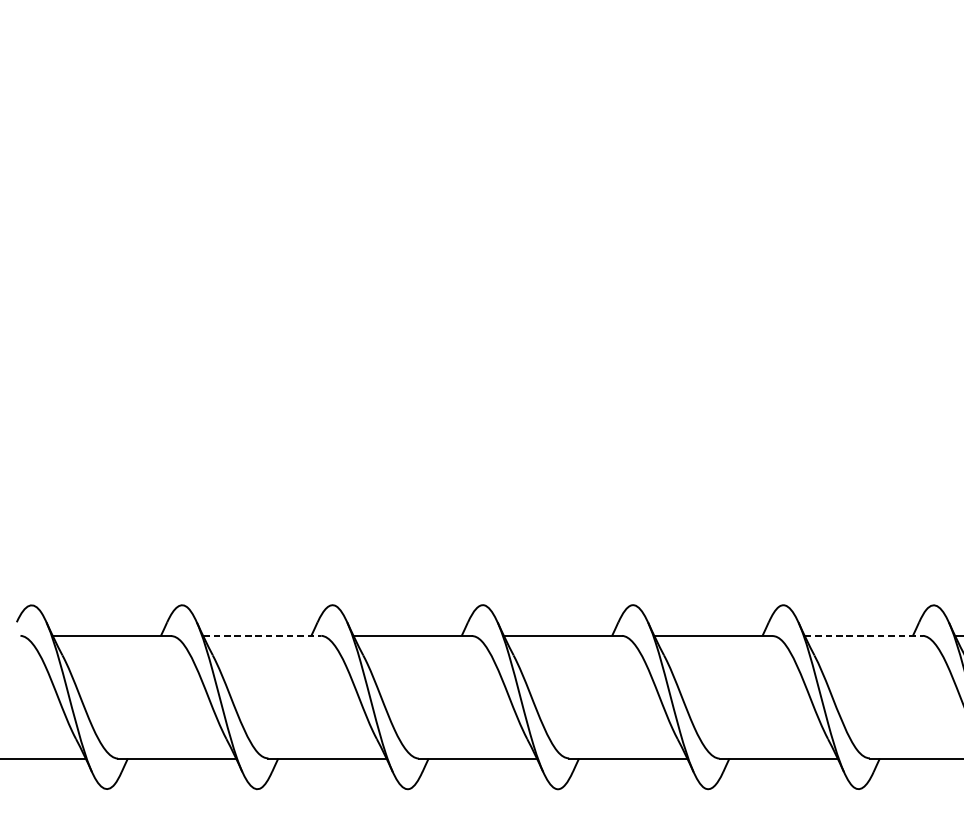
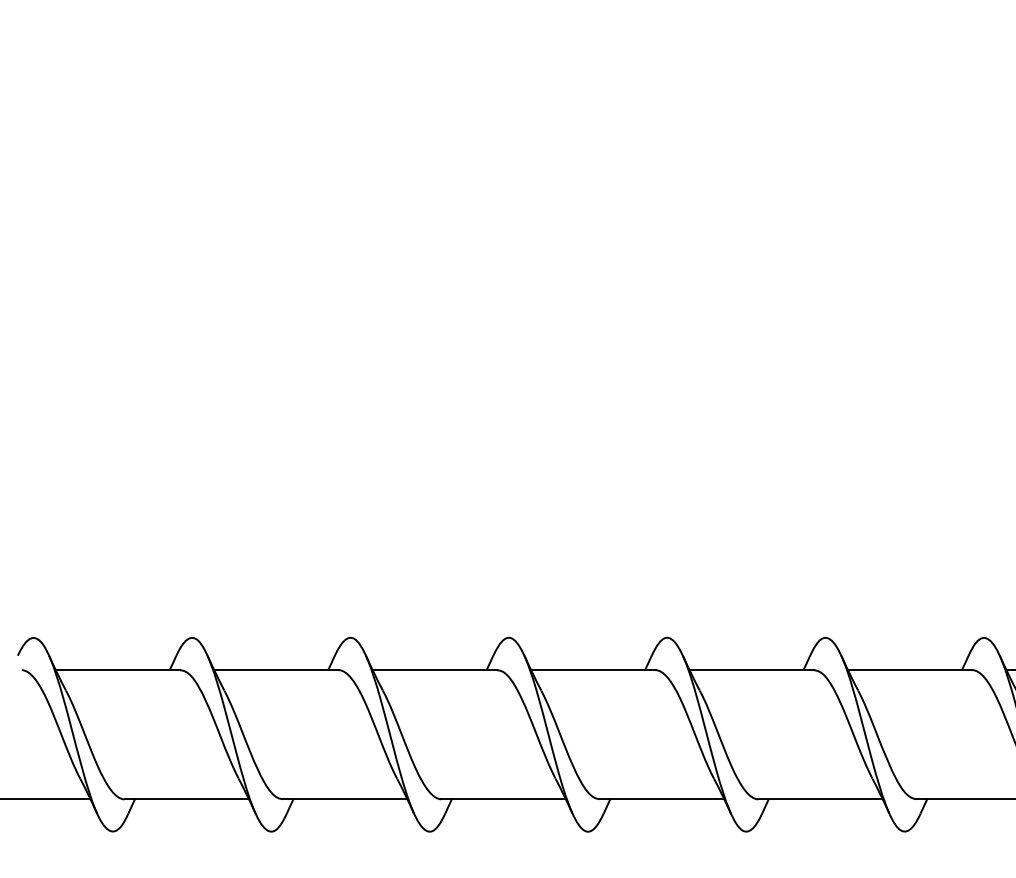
line: (262, 636) -> (276, 670), dashed -> solid
line: (864, 636) -> (910, 670), dashed -> solid

